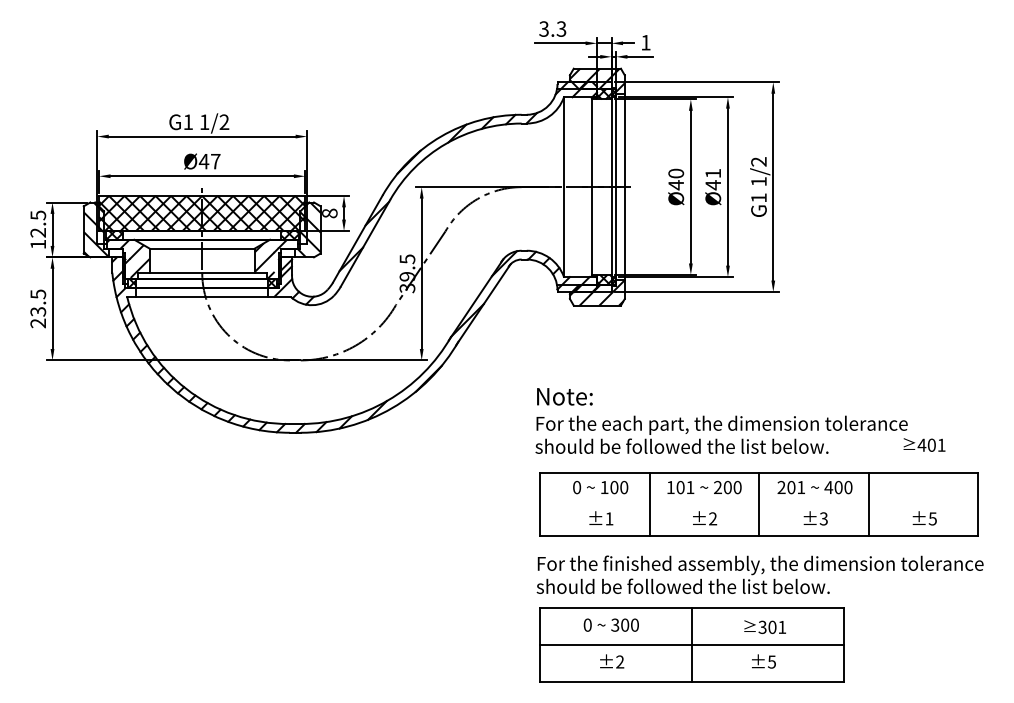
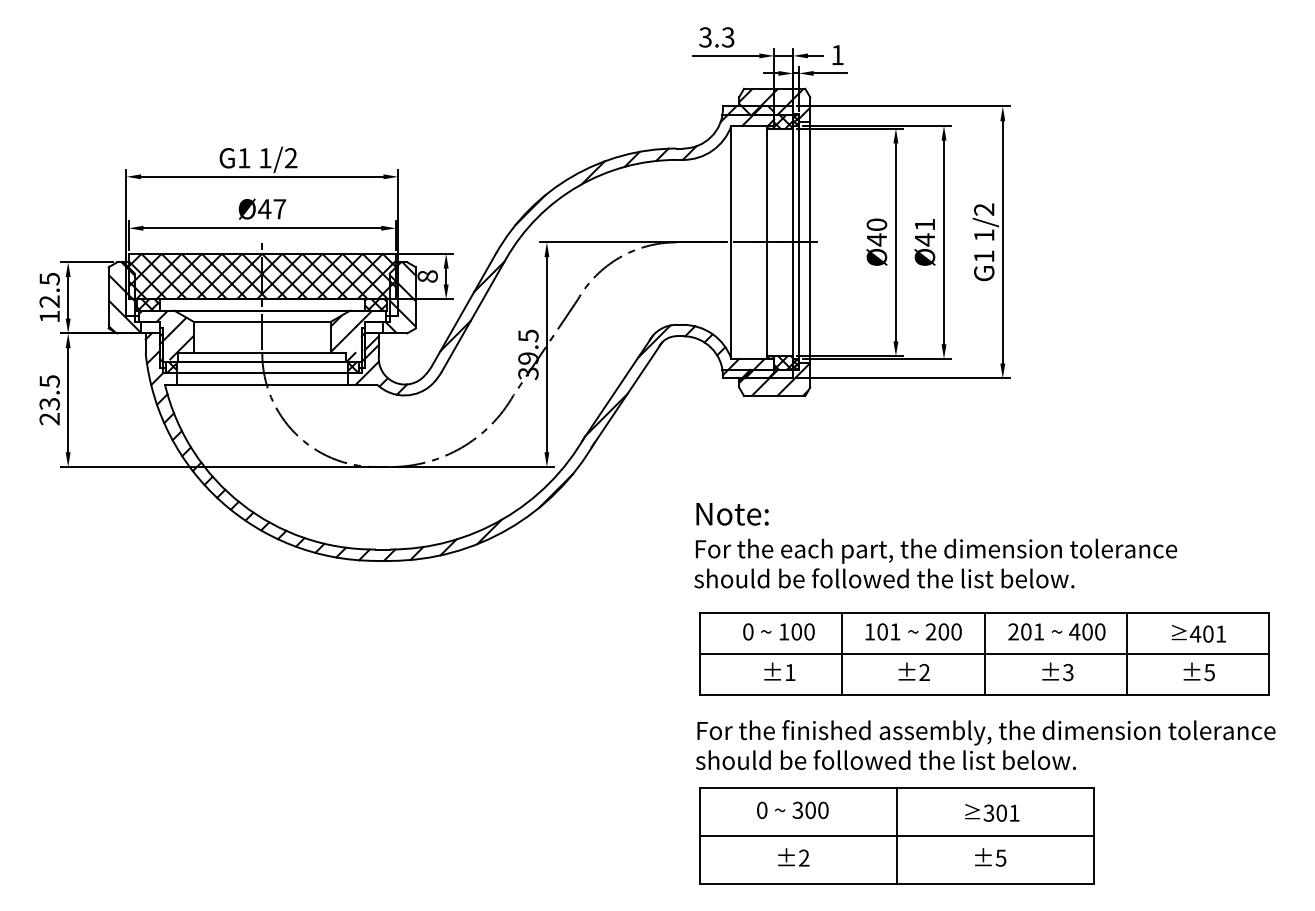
text: (924, 444) -> (1198, 633), moved
line: (759, 504) -> (984, 654), added

